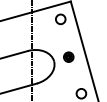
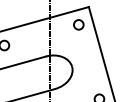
part: (68, 56) -> (86, 62), removed

